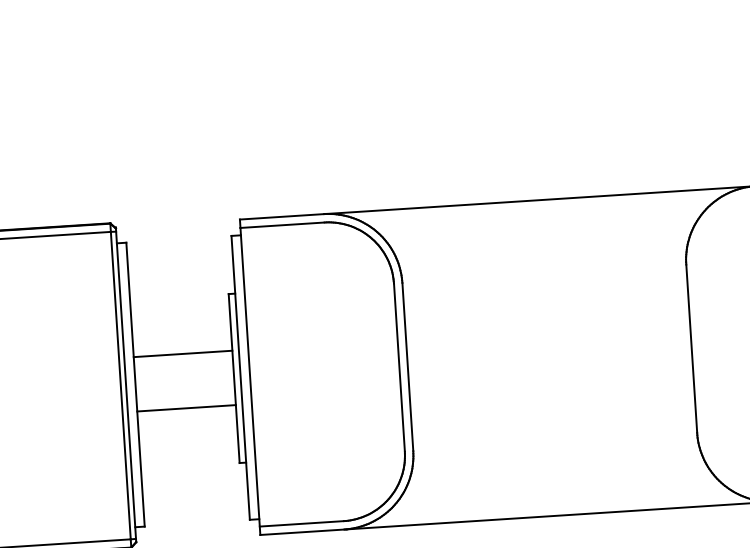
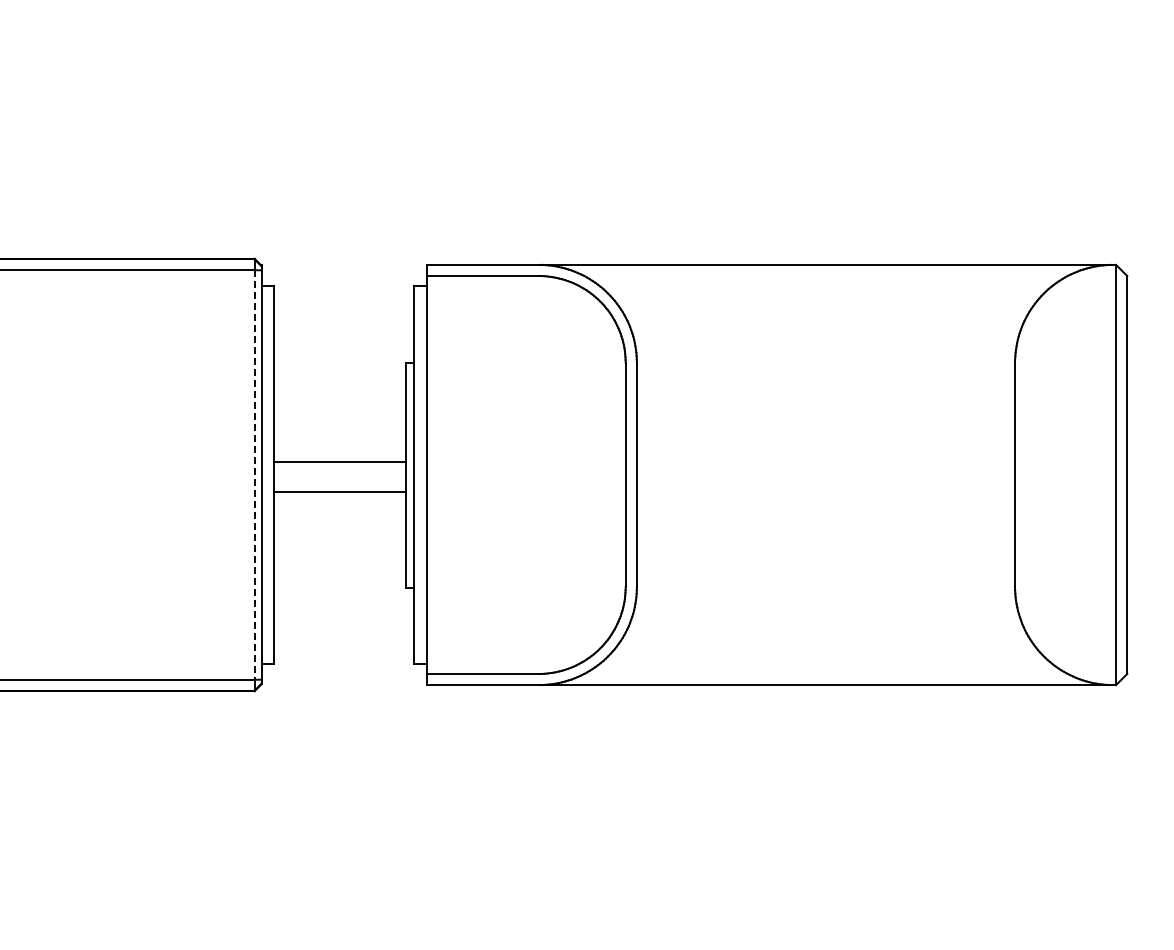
line: (182, 354) -> (339, 492), moved
line: (120, 386) -> (254, 475), solid -> dashed
line: (186, 408) -> (339, 461), moved

